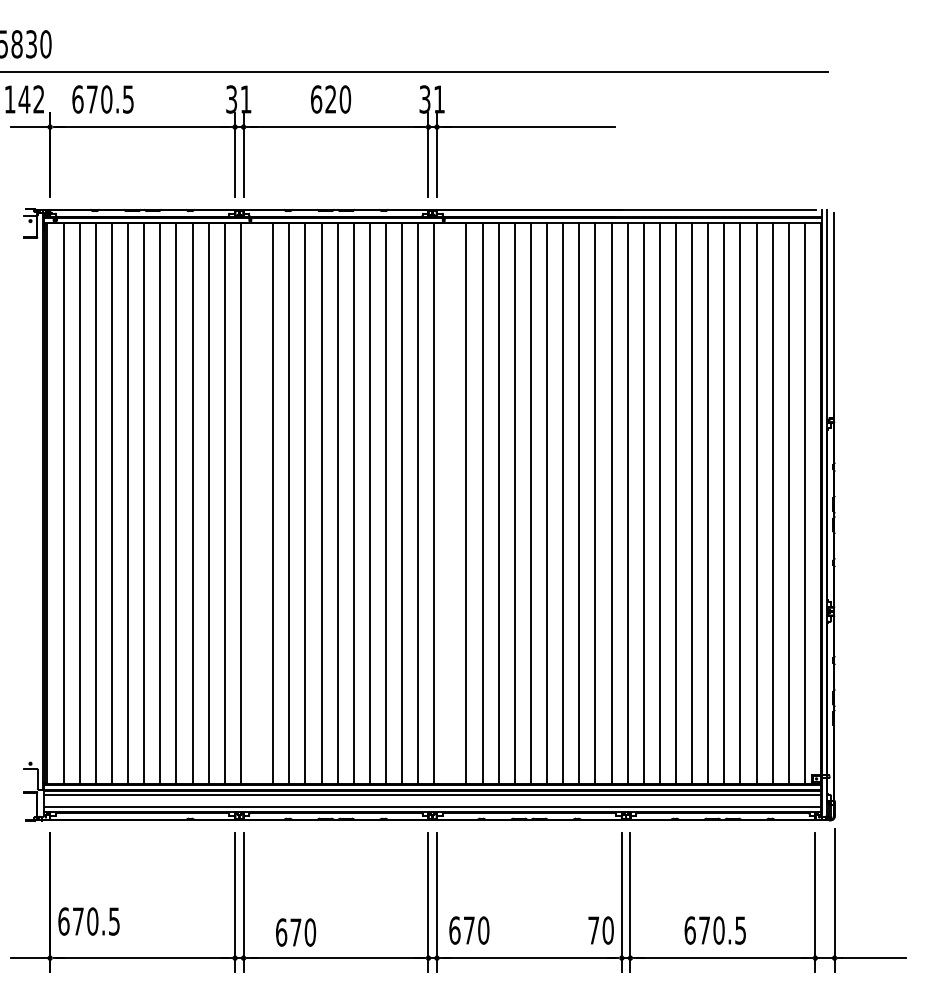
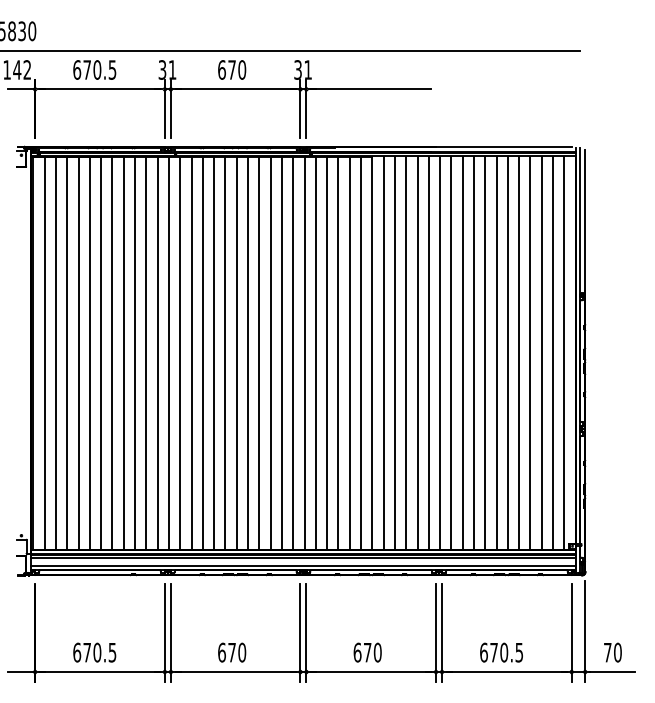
text: (102, 99) -> (94, 70), moved
text: (330, 99) -> (231, 70), 620 -> 670
line: (256, 503) -> (179, 353), added
line: (450, 503) -> (315, 353), added
text: (88, 921) -> (94, 652), moved
text: (469, 930) -> (367, 652), moved
text: (600, 930) -> (612, 652), moved
text: (296, 932) -> (232, 652), moved

